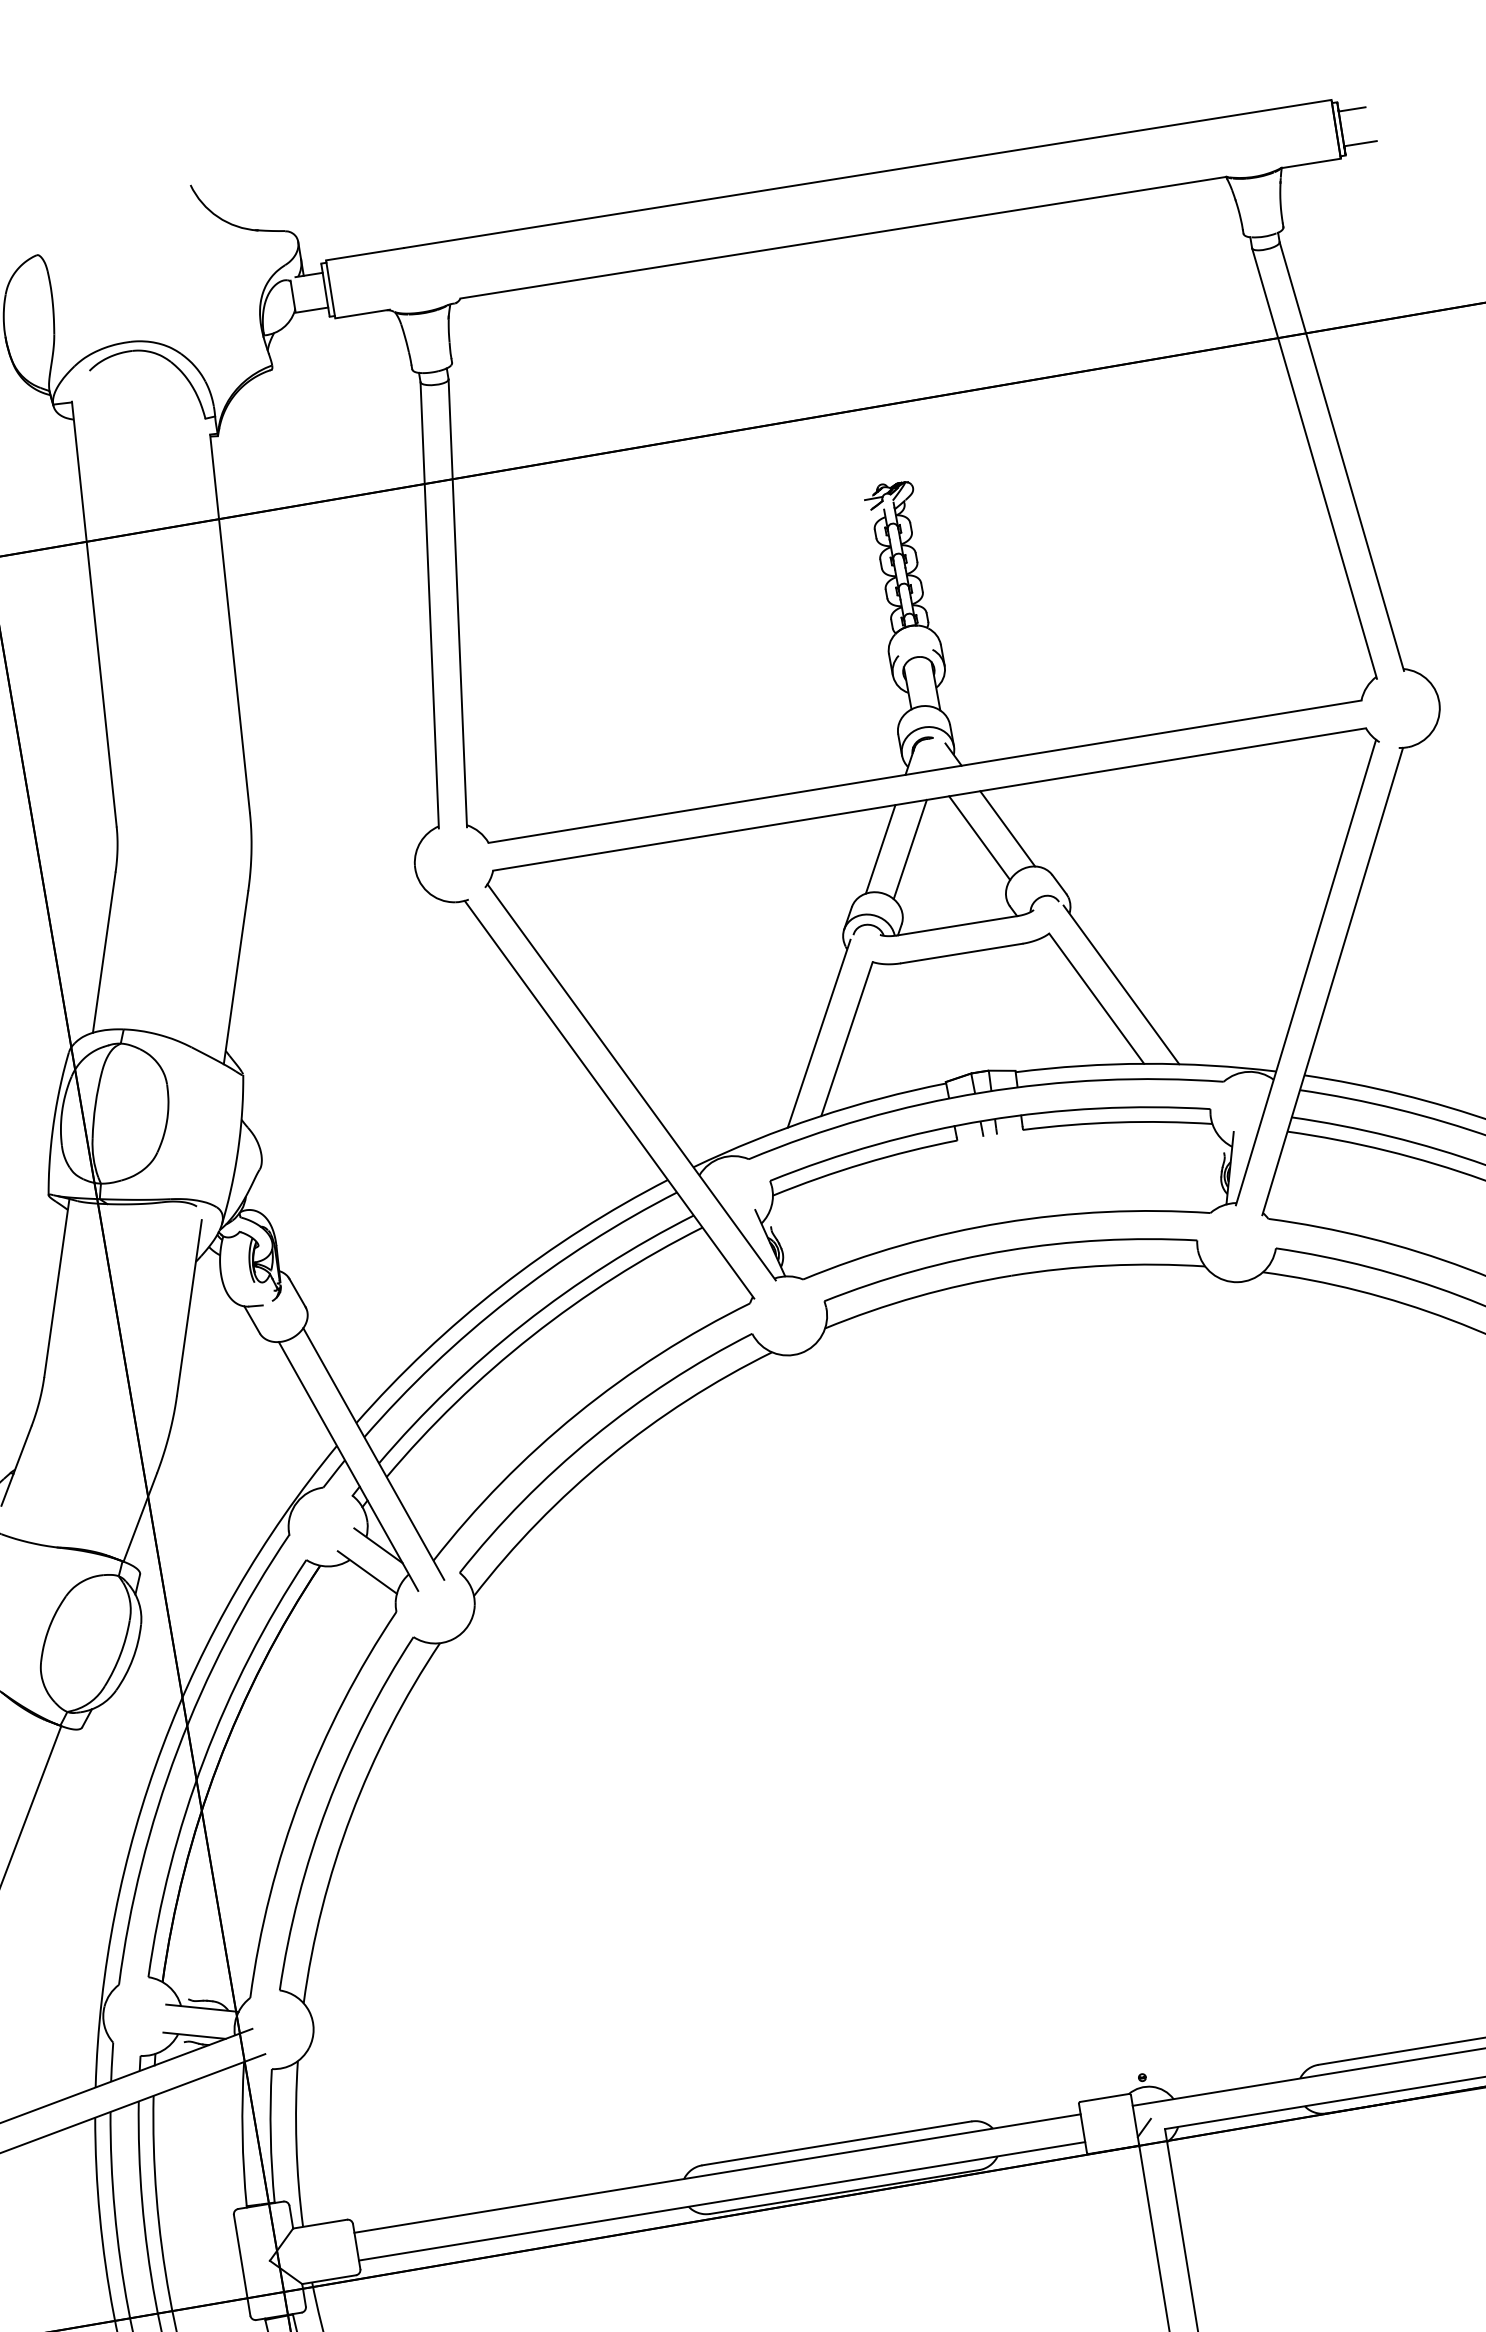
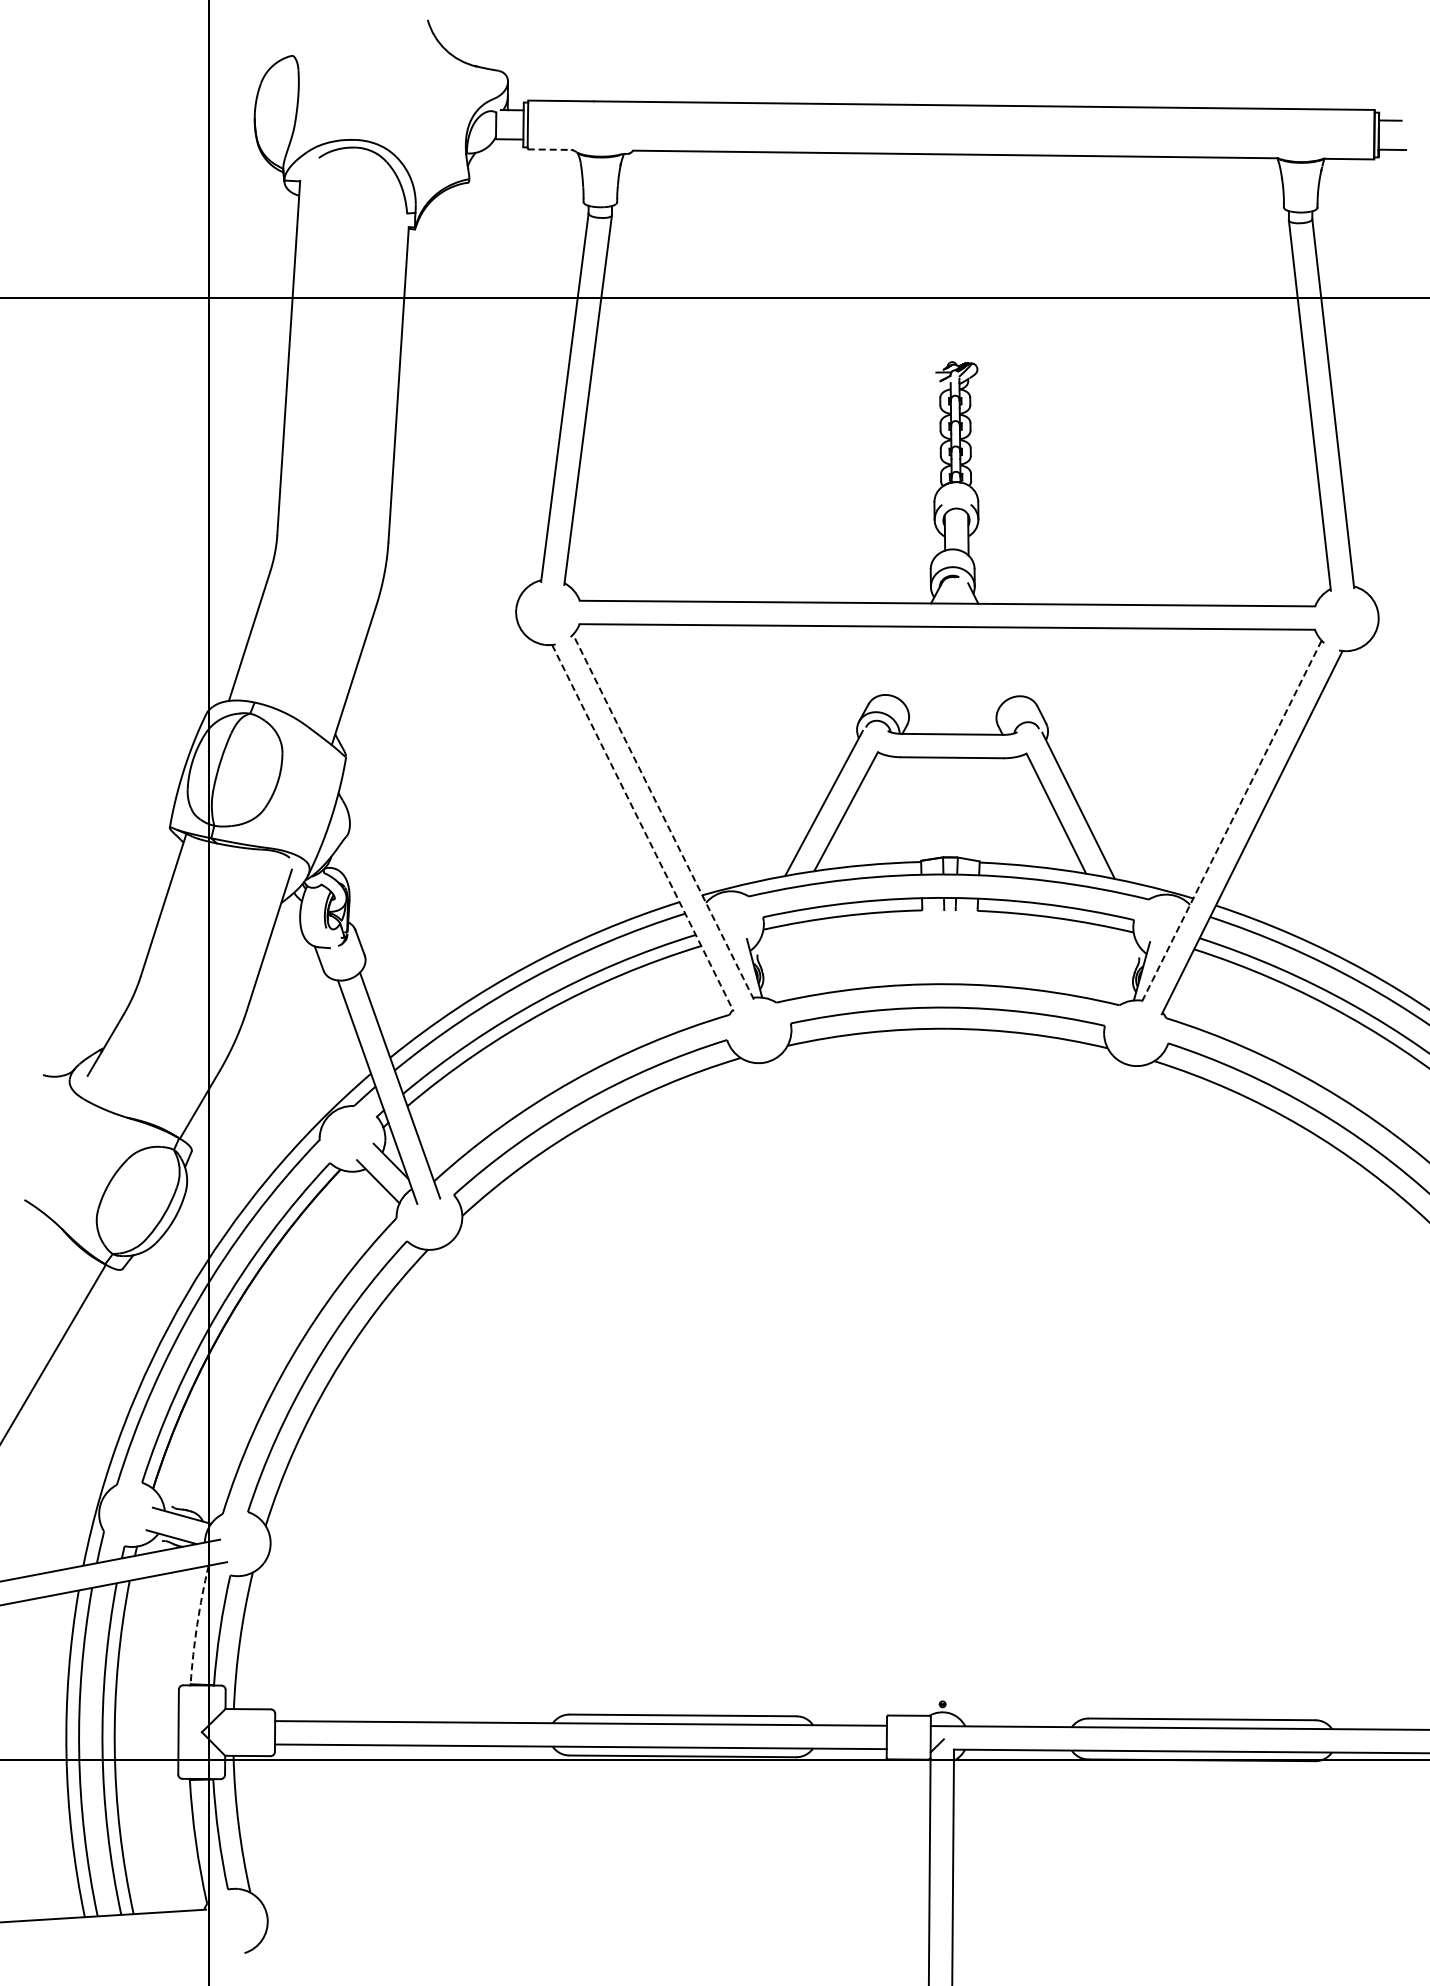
line: (362, 313) -> (550, 149), solid -> dashed
line: (1007, 828) -> (1007, 661), removed
line: (979, 838) -> (982, 665), removed
line: (879, 848) -> (899, 660), removed
line: (910, 848) -> (924, 664), removed
line: (1306, 973) -> (1231, 822), solid -> dashed
line: (631, 1082) -> (663, 817), solid -> dashed
line: (610, 1099) -> (643, 828), solid -> dashed
arc: (242, 2134) -> (197, 1624), solid -> dashed

